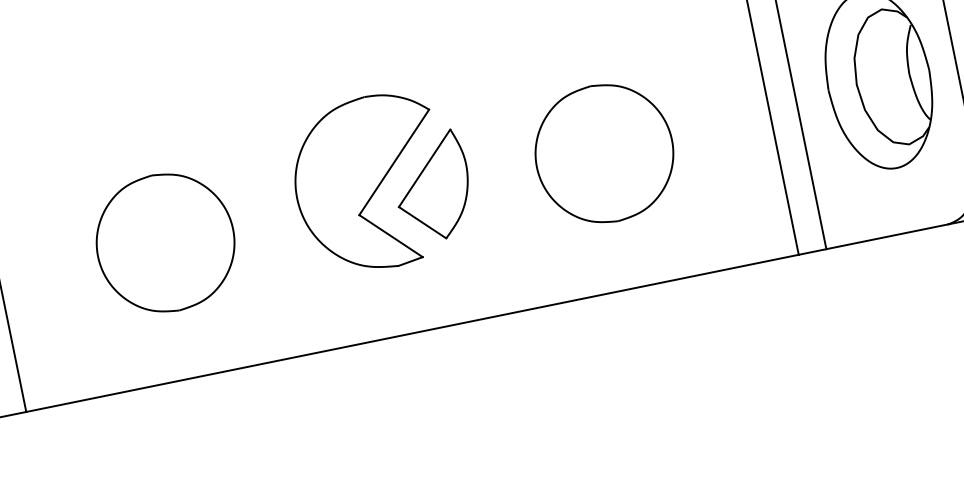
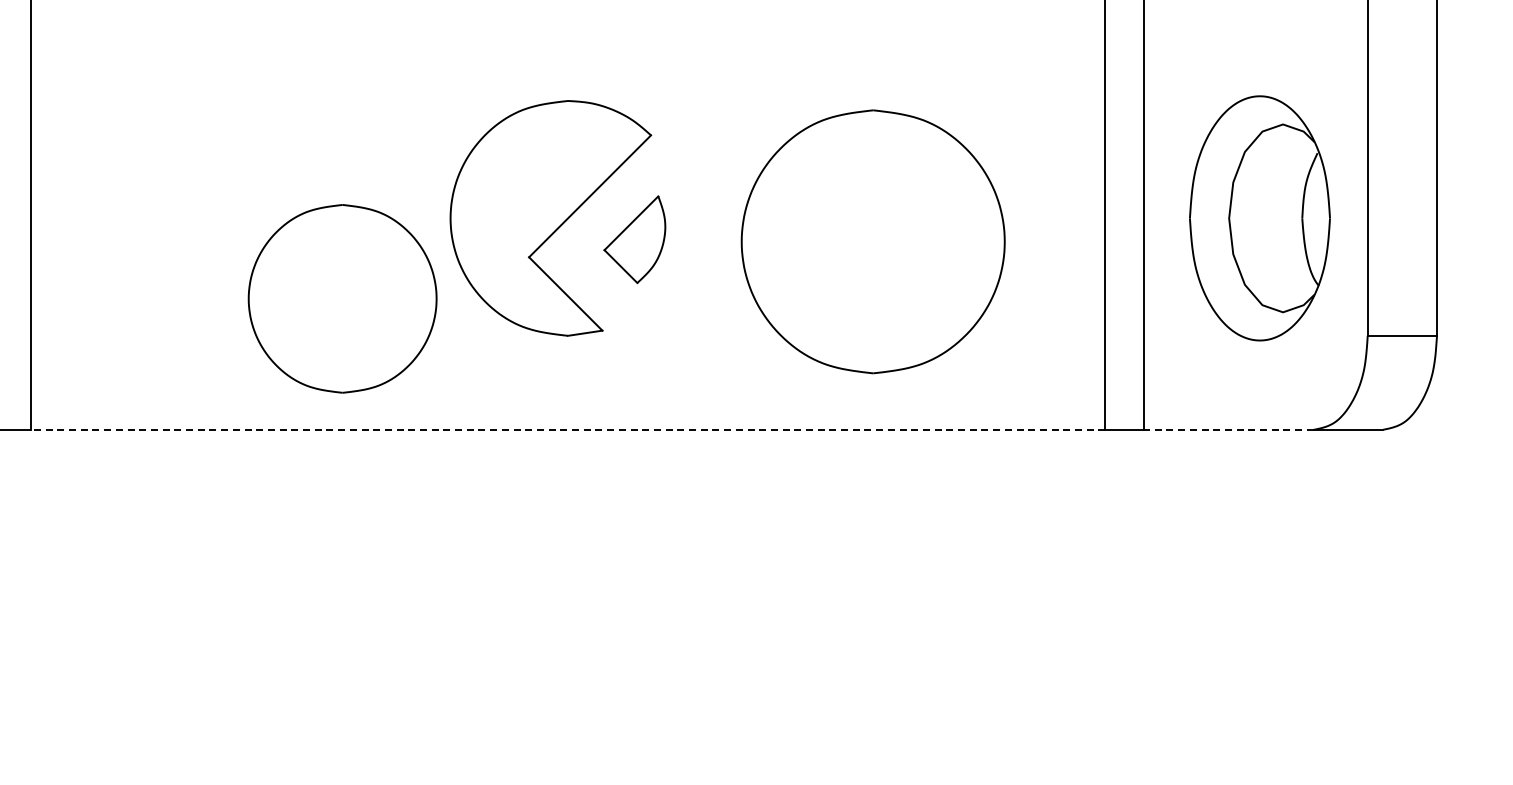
part: (604, 153) -> (873, 241), size x1.4
part: (432, 186) -> (634, 239), size x0.6
line: (887, 236) -> (1228, 429), solid -> dashed
part: (165, 242) -> (342, 298), moved
line: (412, 333) -> (567, 429), solid -> dashed

